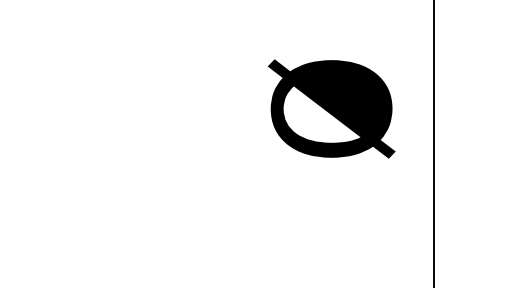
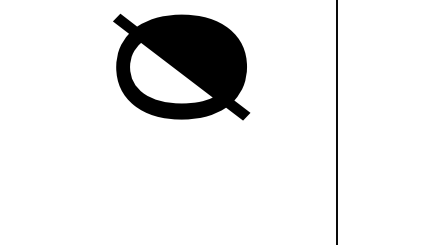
text: (331, 108) -> (181, 66), moved

